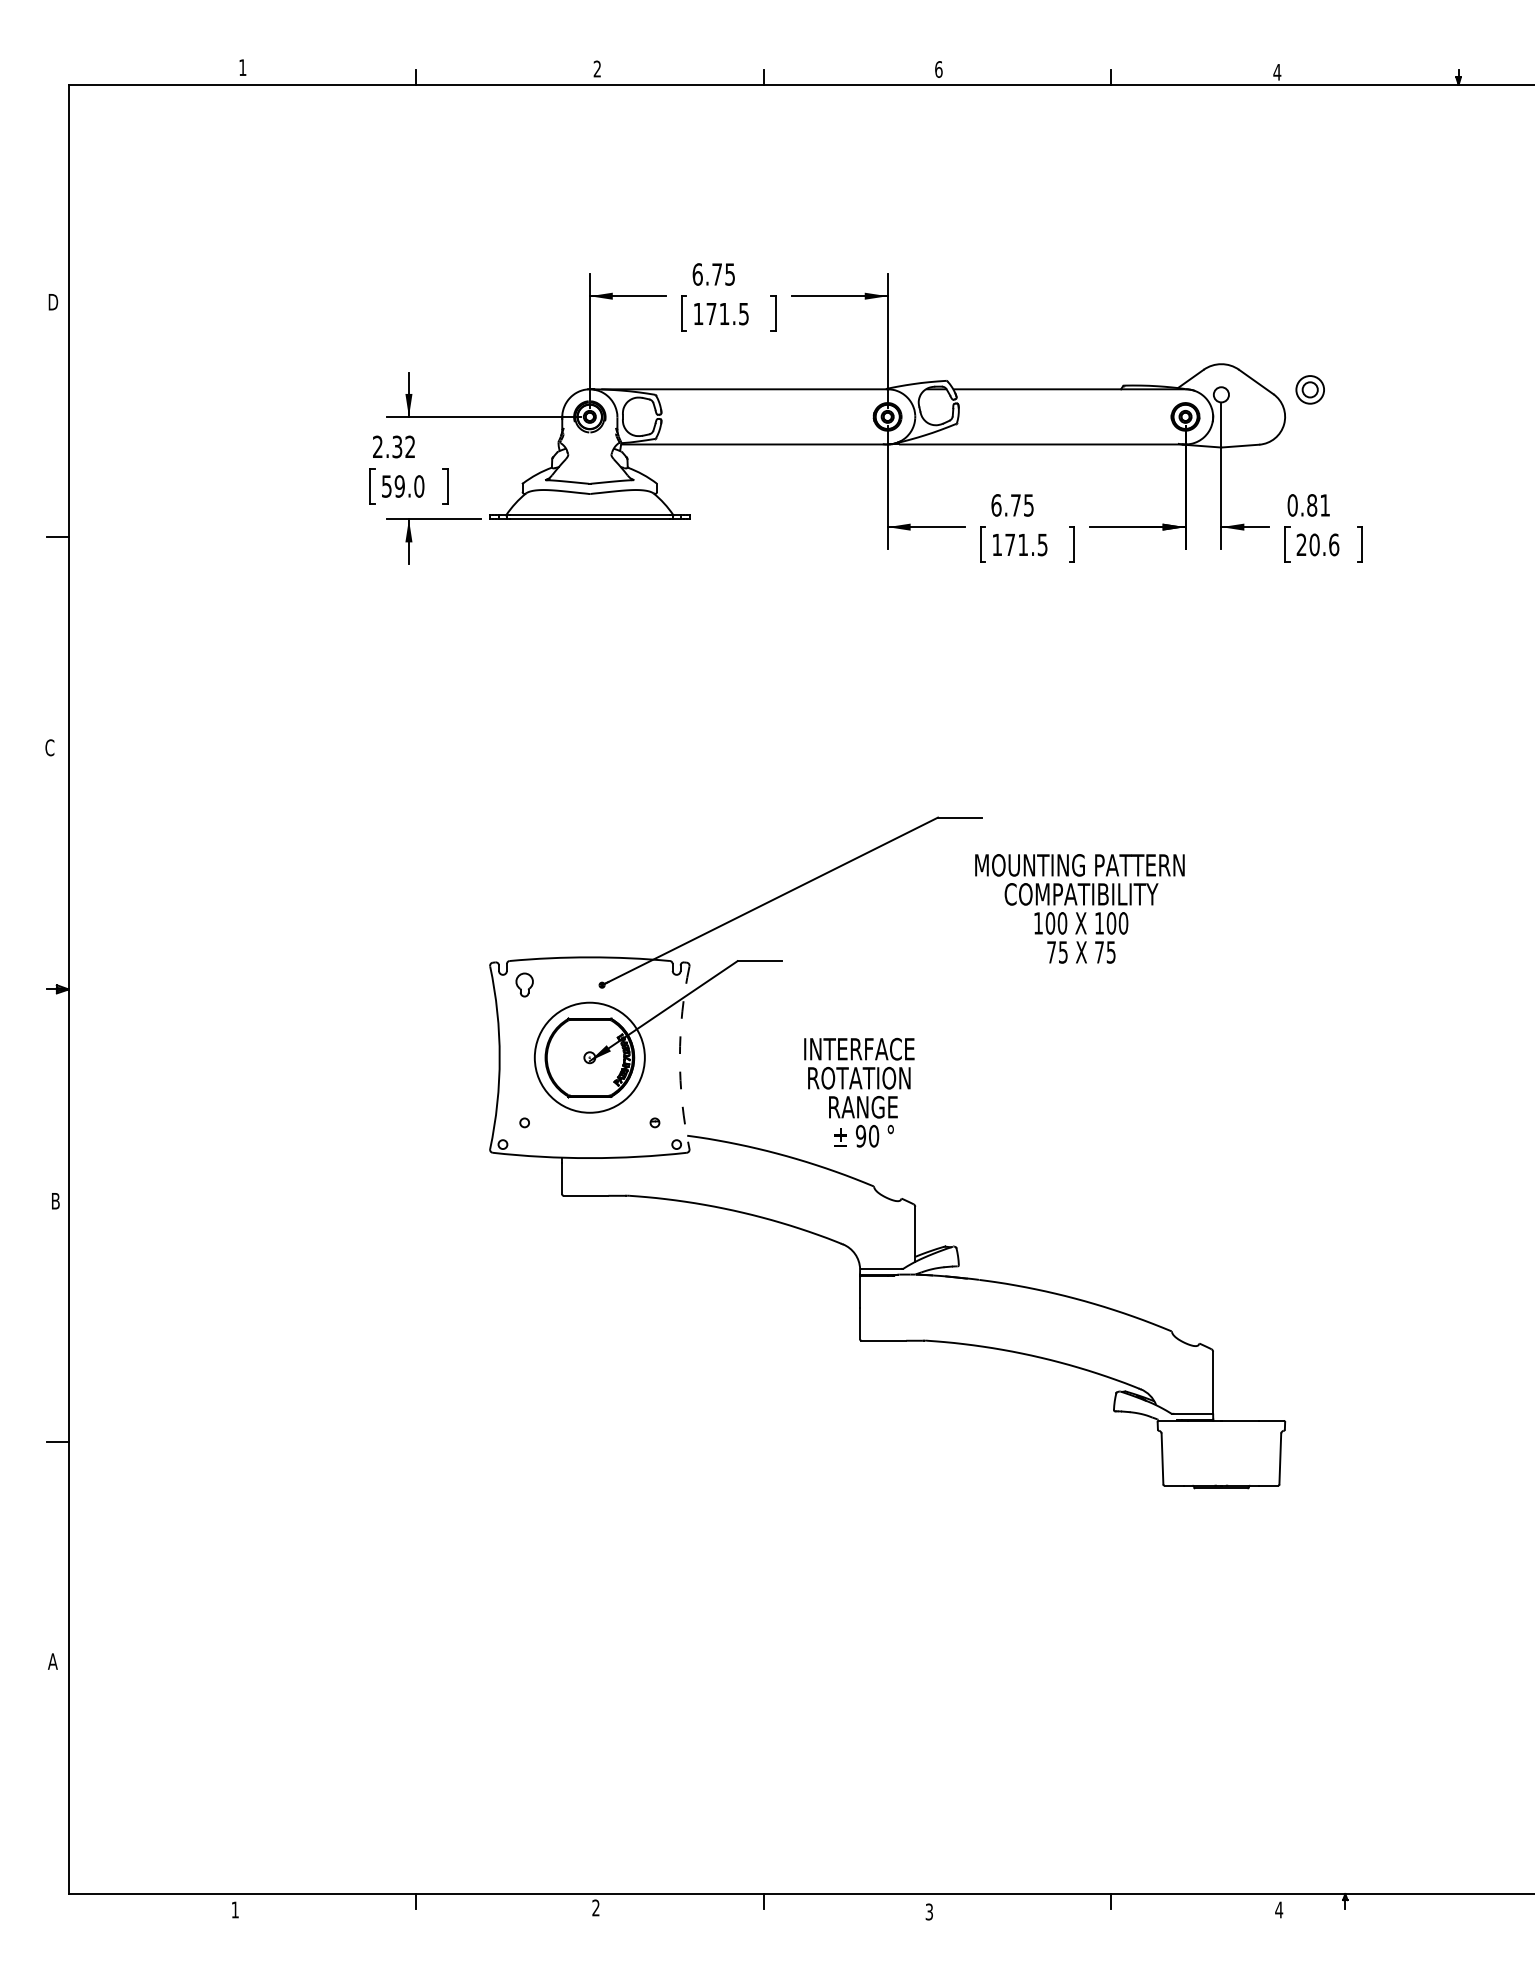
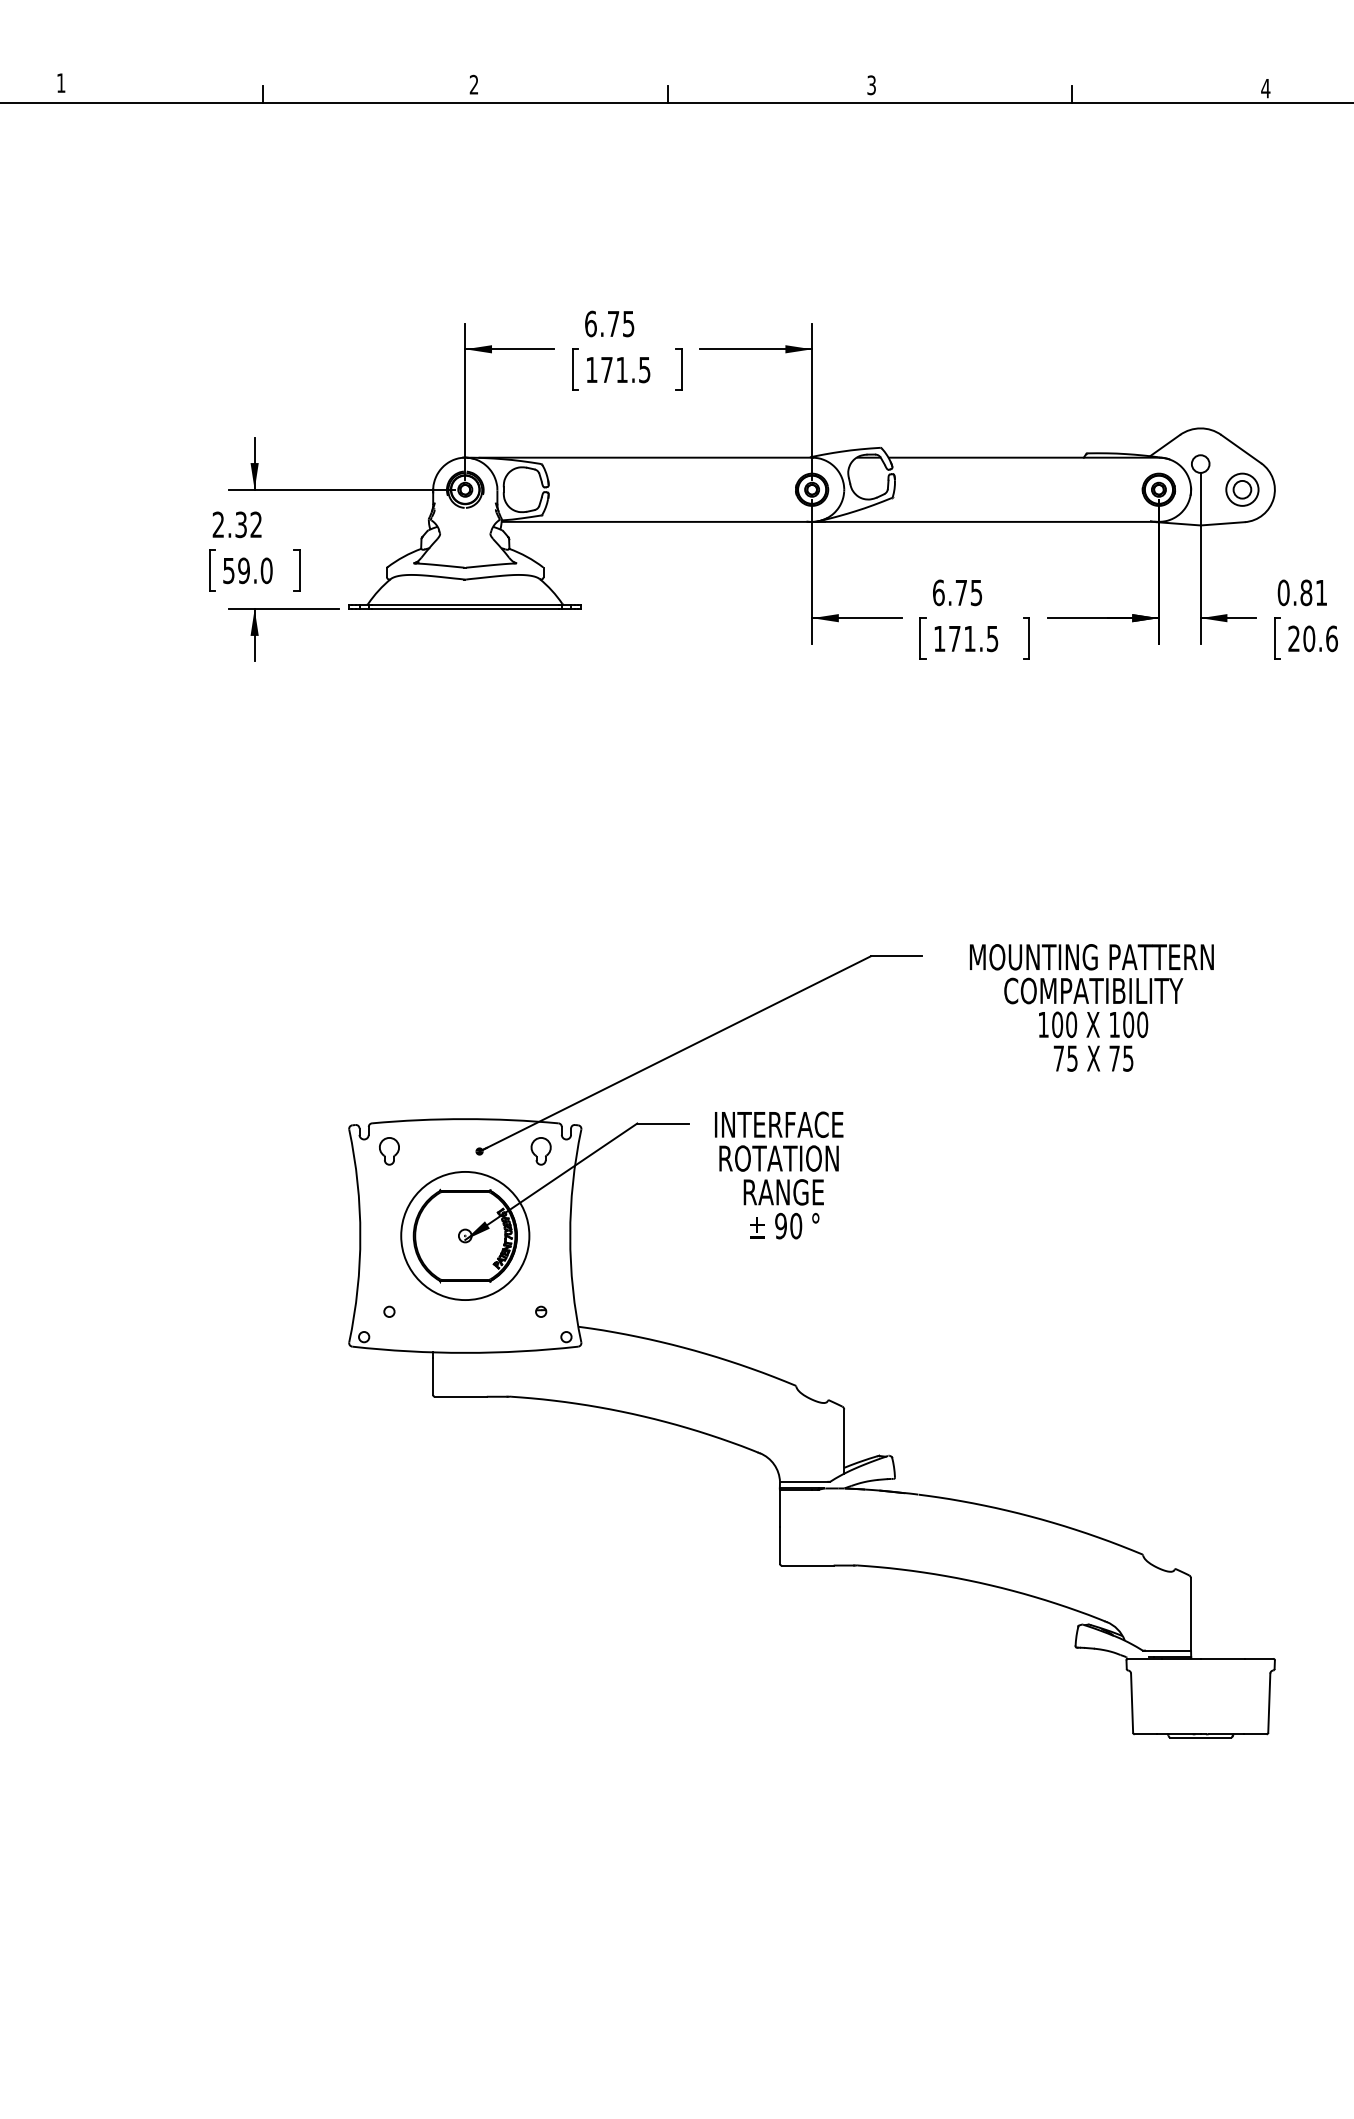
text: (938, 69) -> (871, 85), 6 -> 3
part: (1309, 389) -> (1241, 489), moved
text: (1079, 908) -> (1091, 1007), moved
part: (654, 984) -> (540, 1150), added
arc: (679, 1057) -> (569, 1235), dashed -> solid
text: (859, 1092) -> (779, 1175), moved

